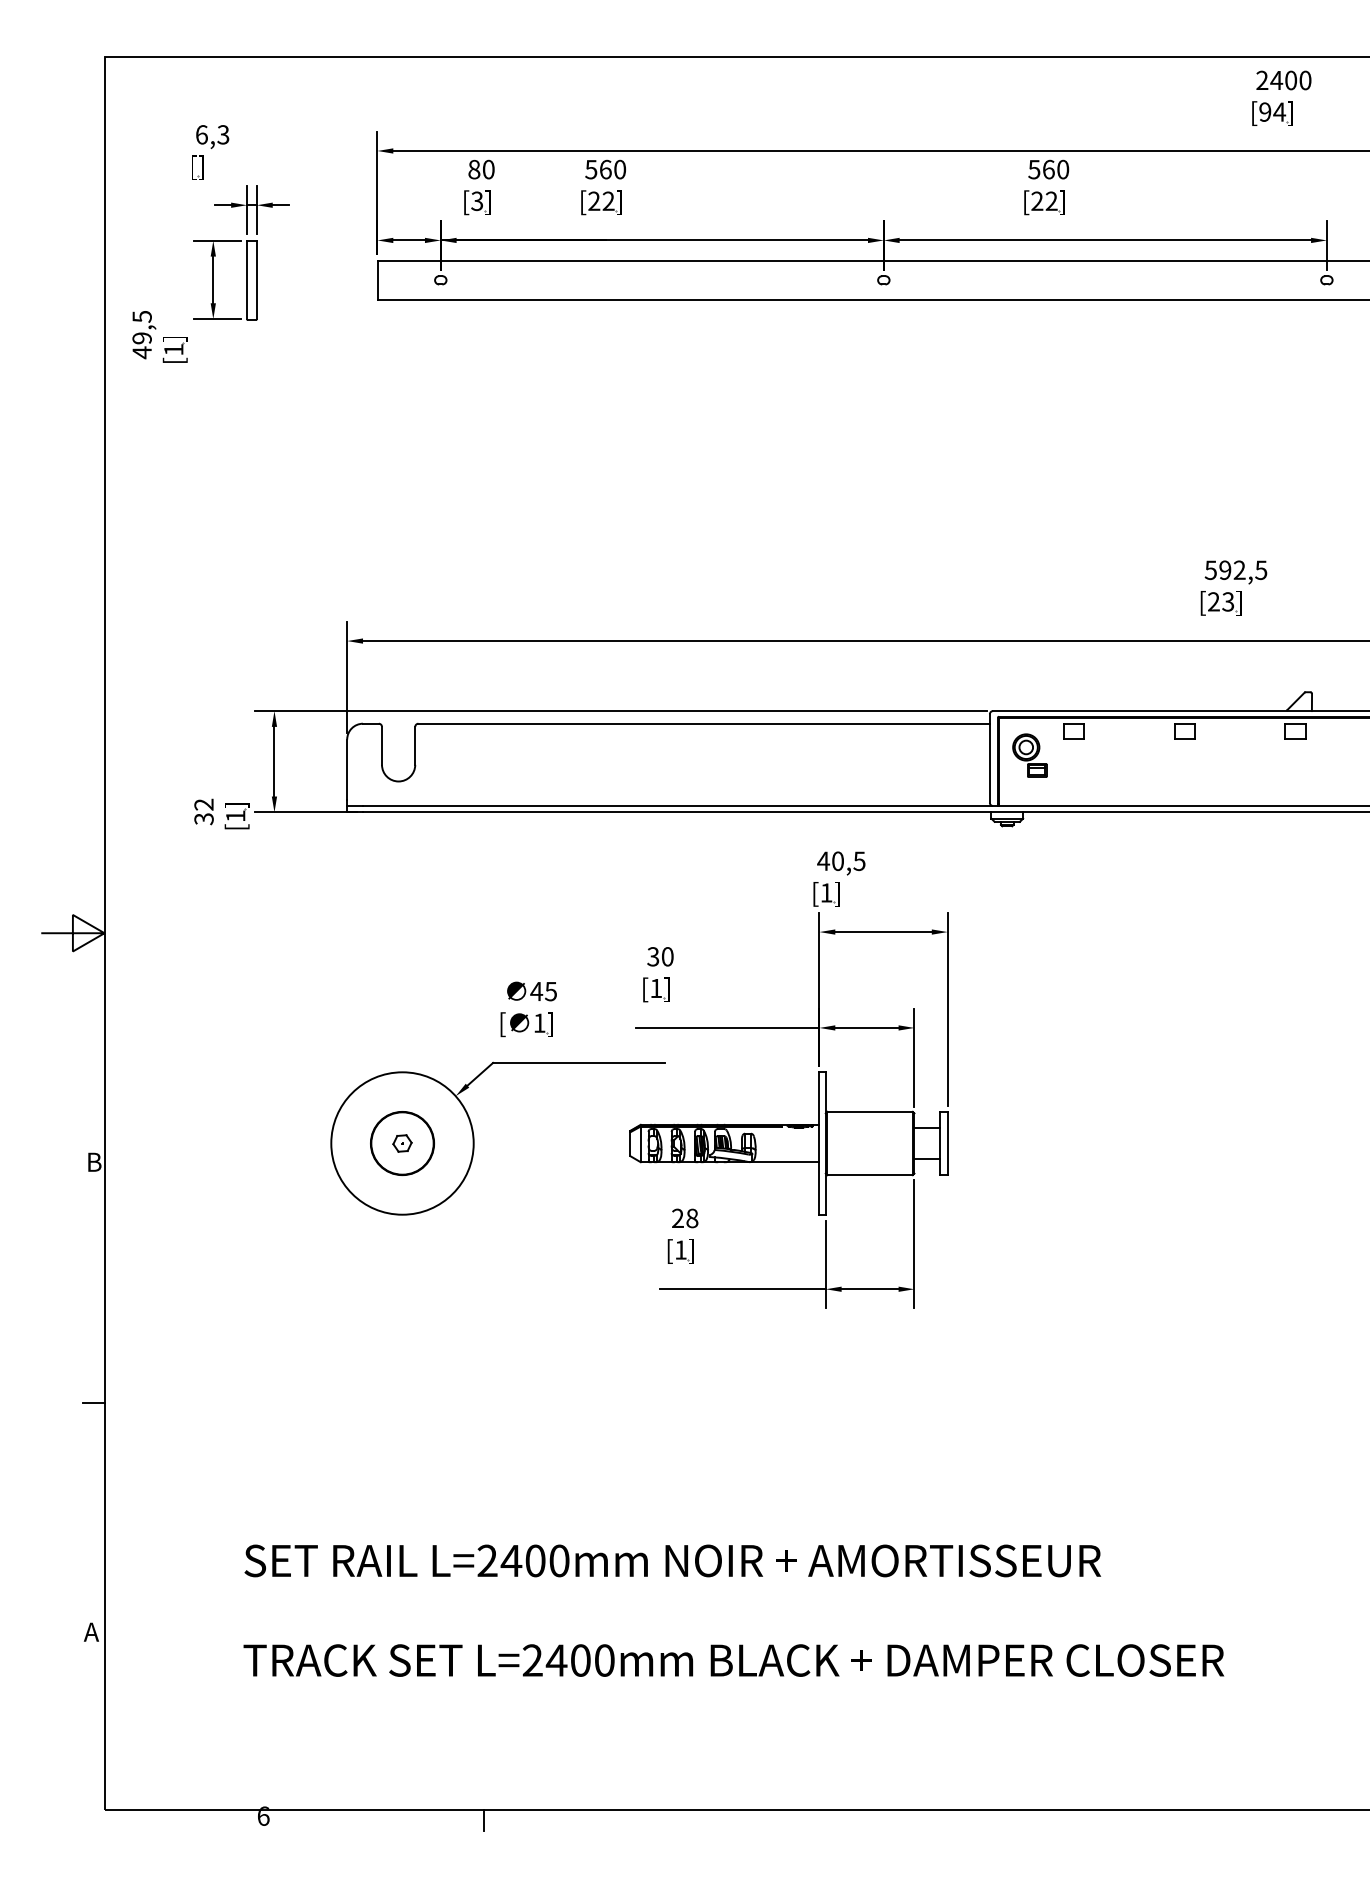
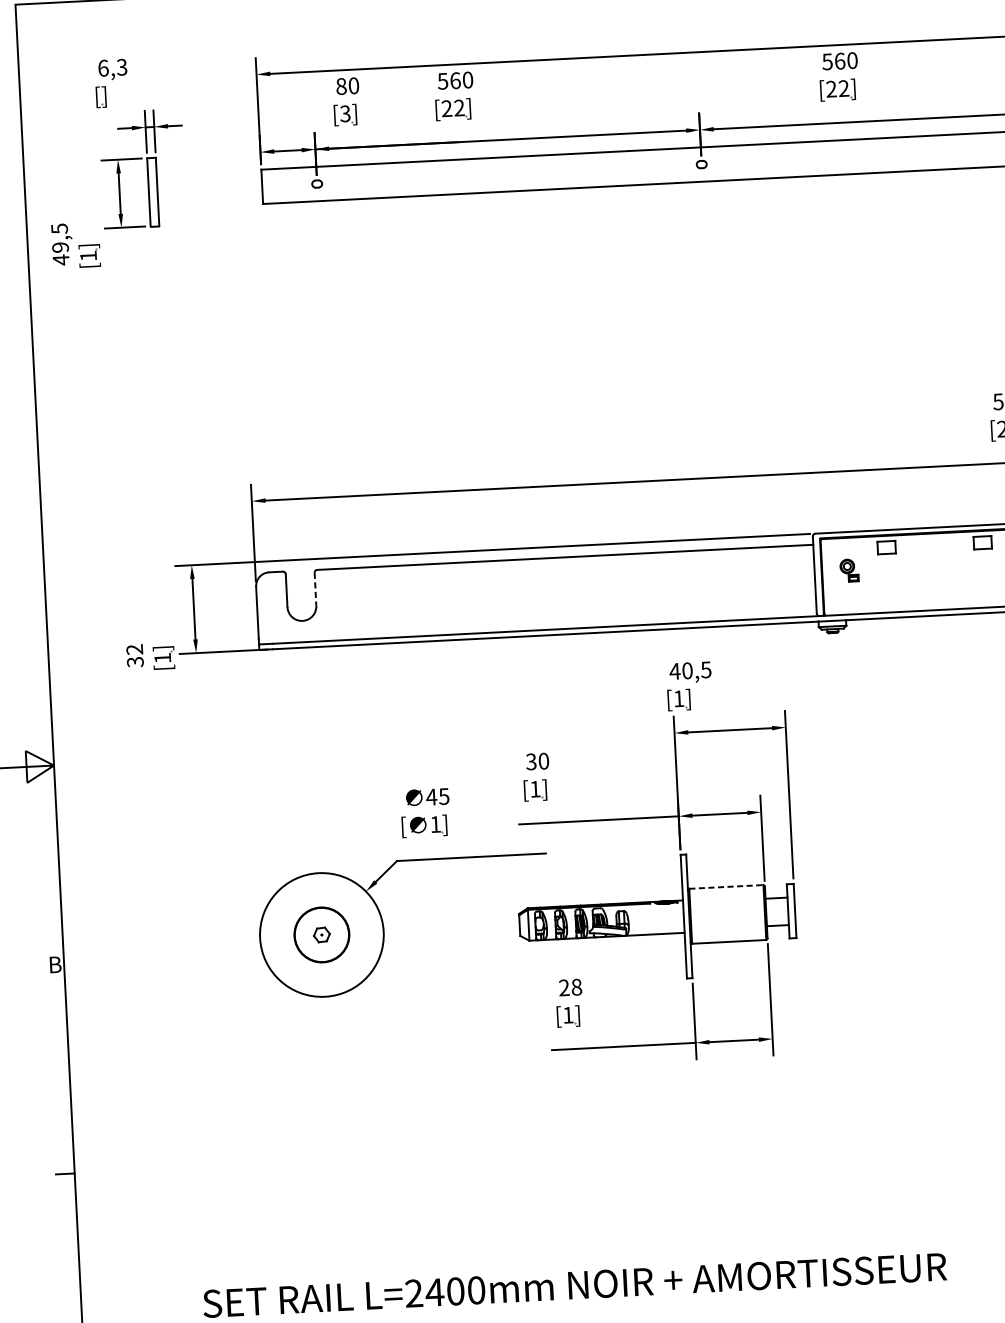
line: (415, 745) -> (315, 588), solid -> dashed
part: (1029, 755) -> (849, 570), size x0.6
line: (870, 1111) -> (726, 886), solid -> dashed

